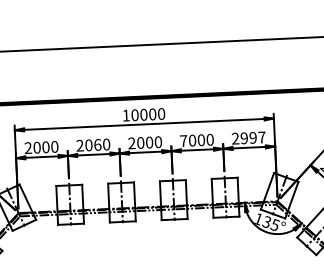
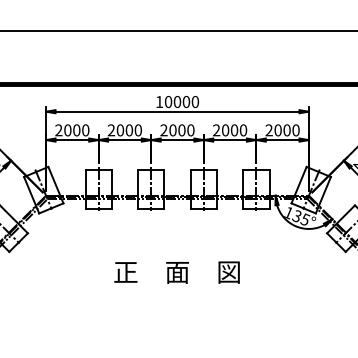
text: (252, 138) -> (286, 130), 2997 -> 2000
text: (183, 141) -> (216, 130), 7000 -> 2000
text: (97, 145) -> (129, 130), 2060 -> 2000

